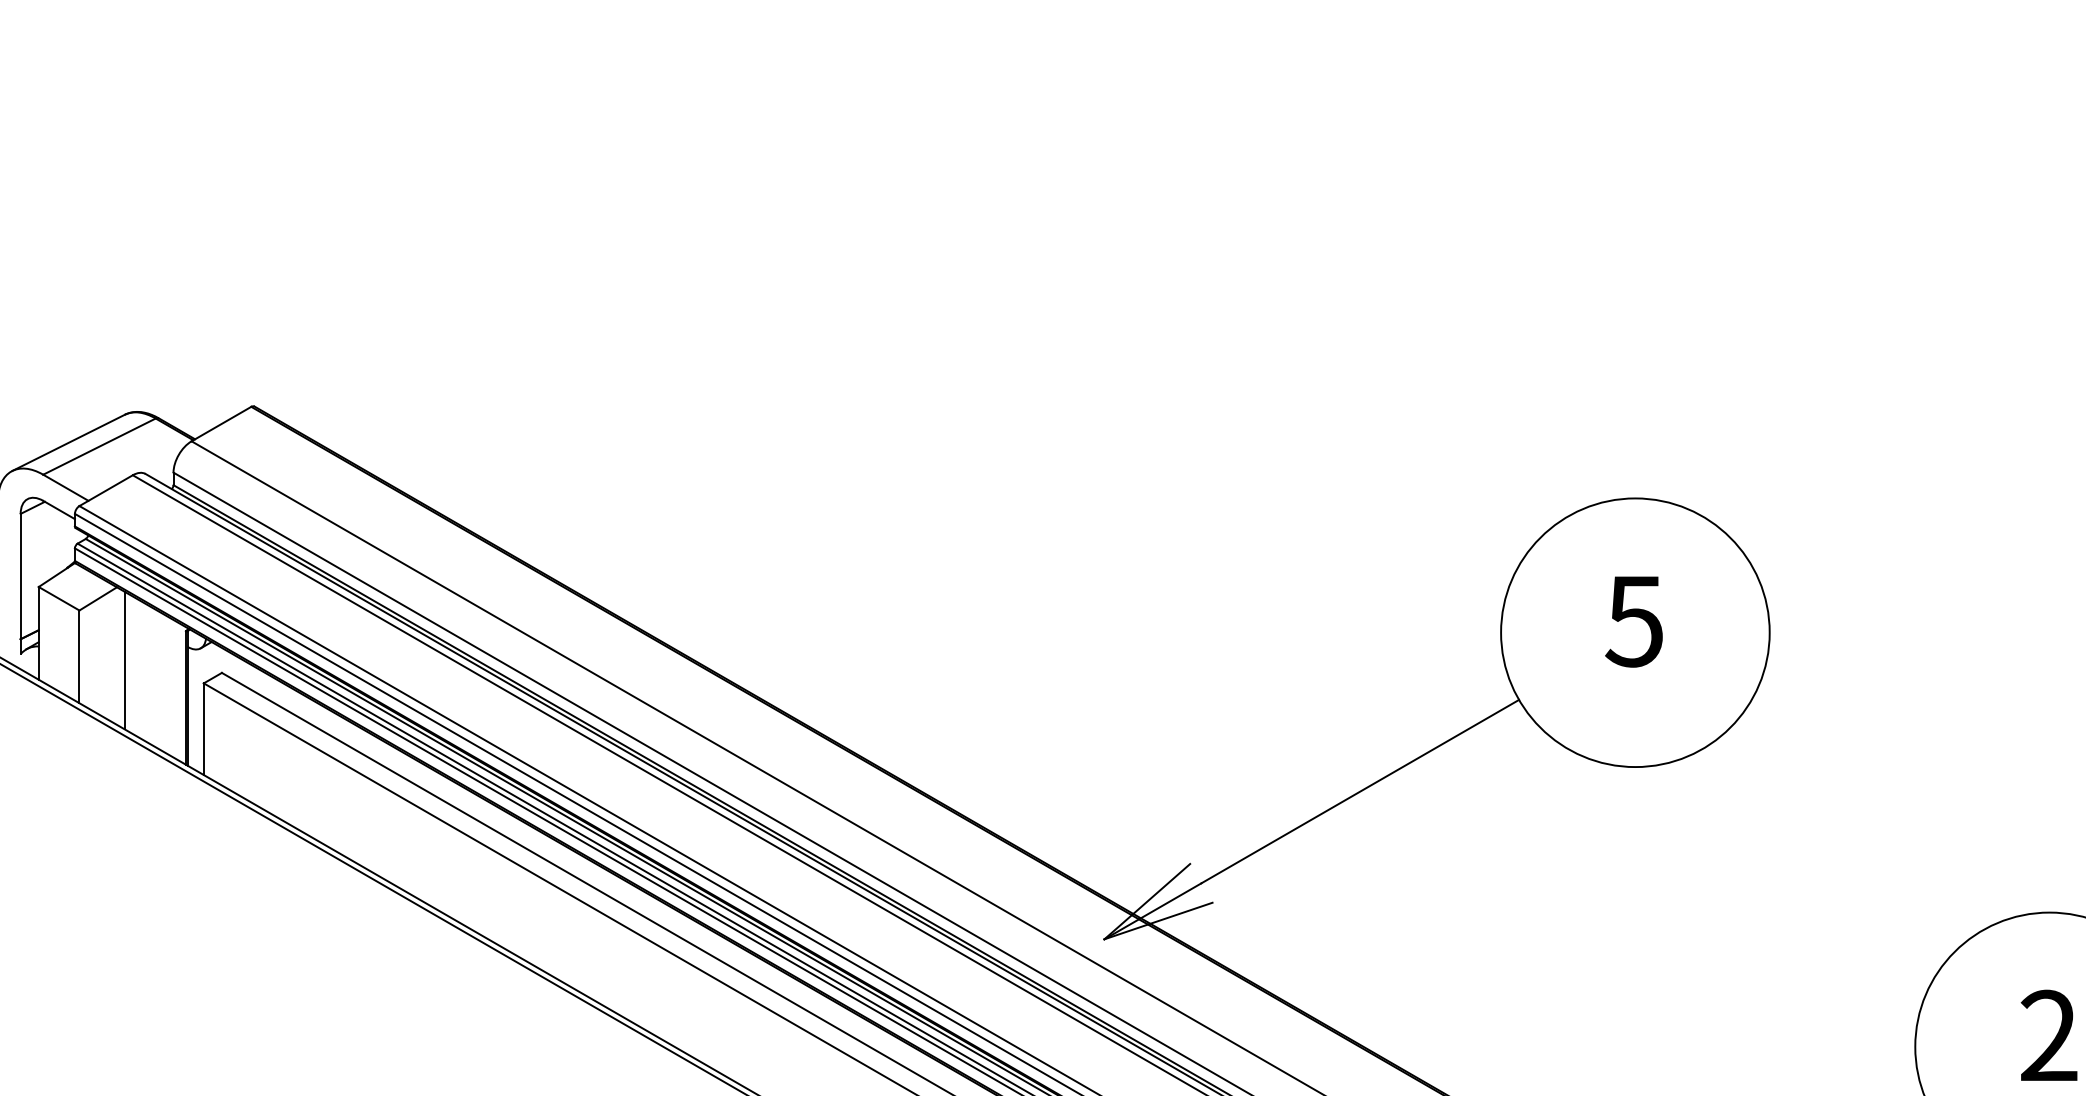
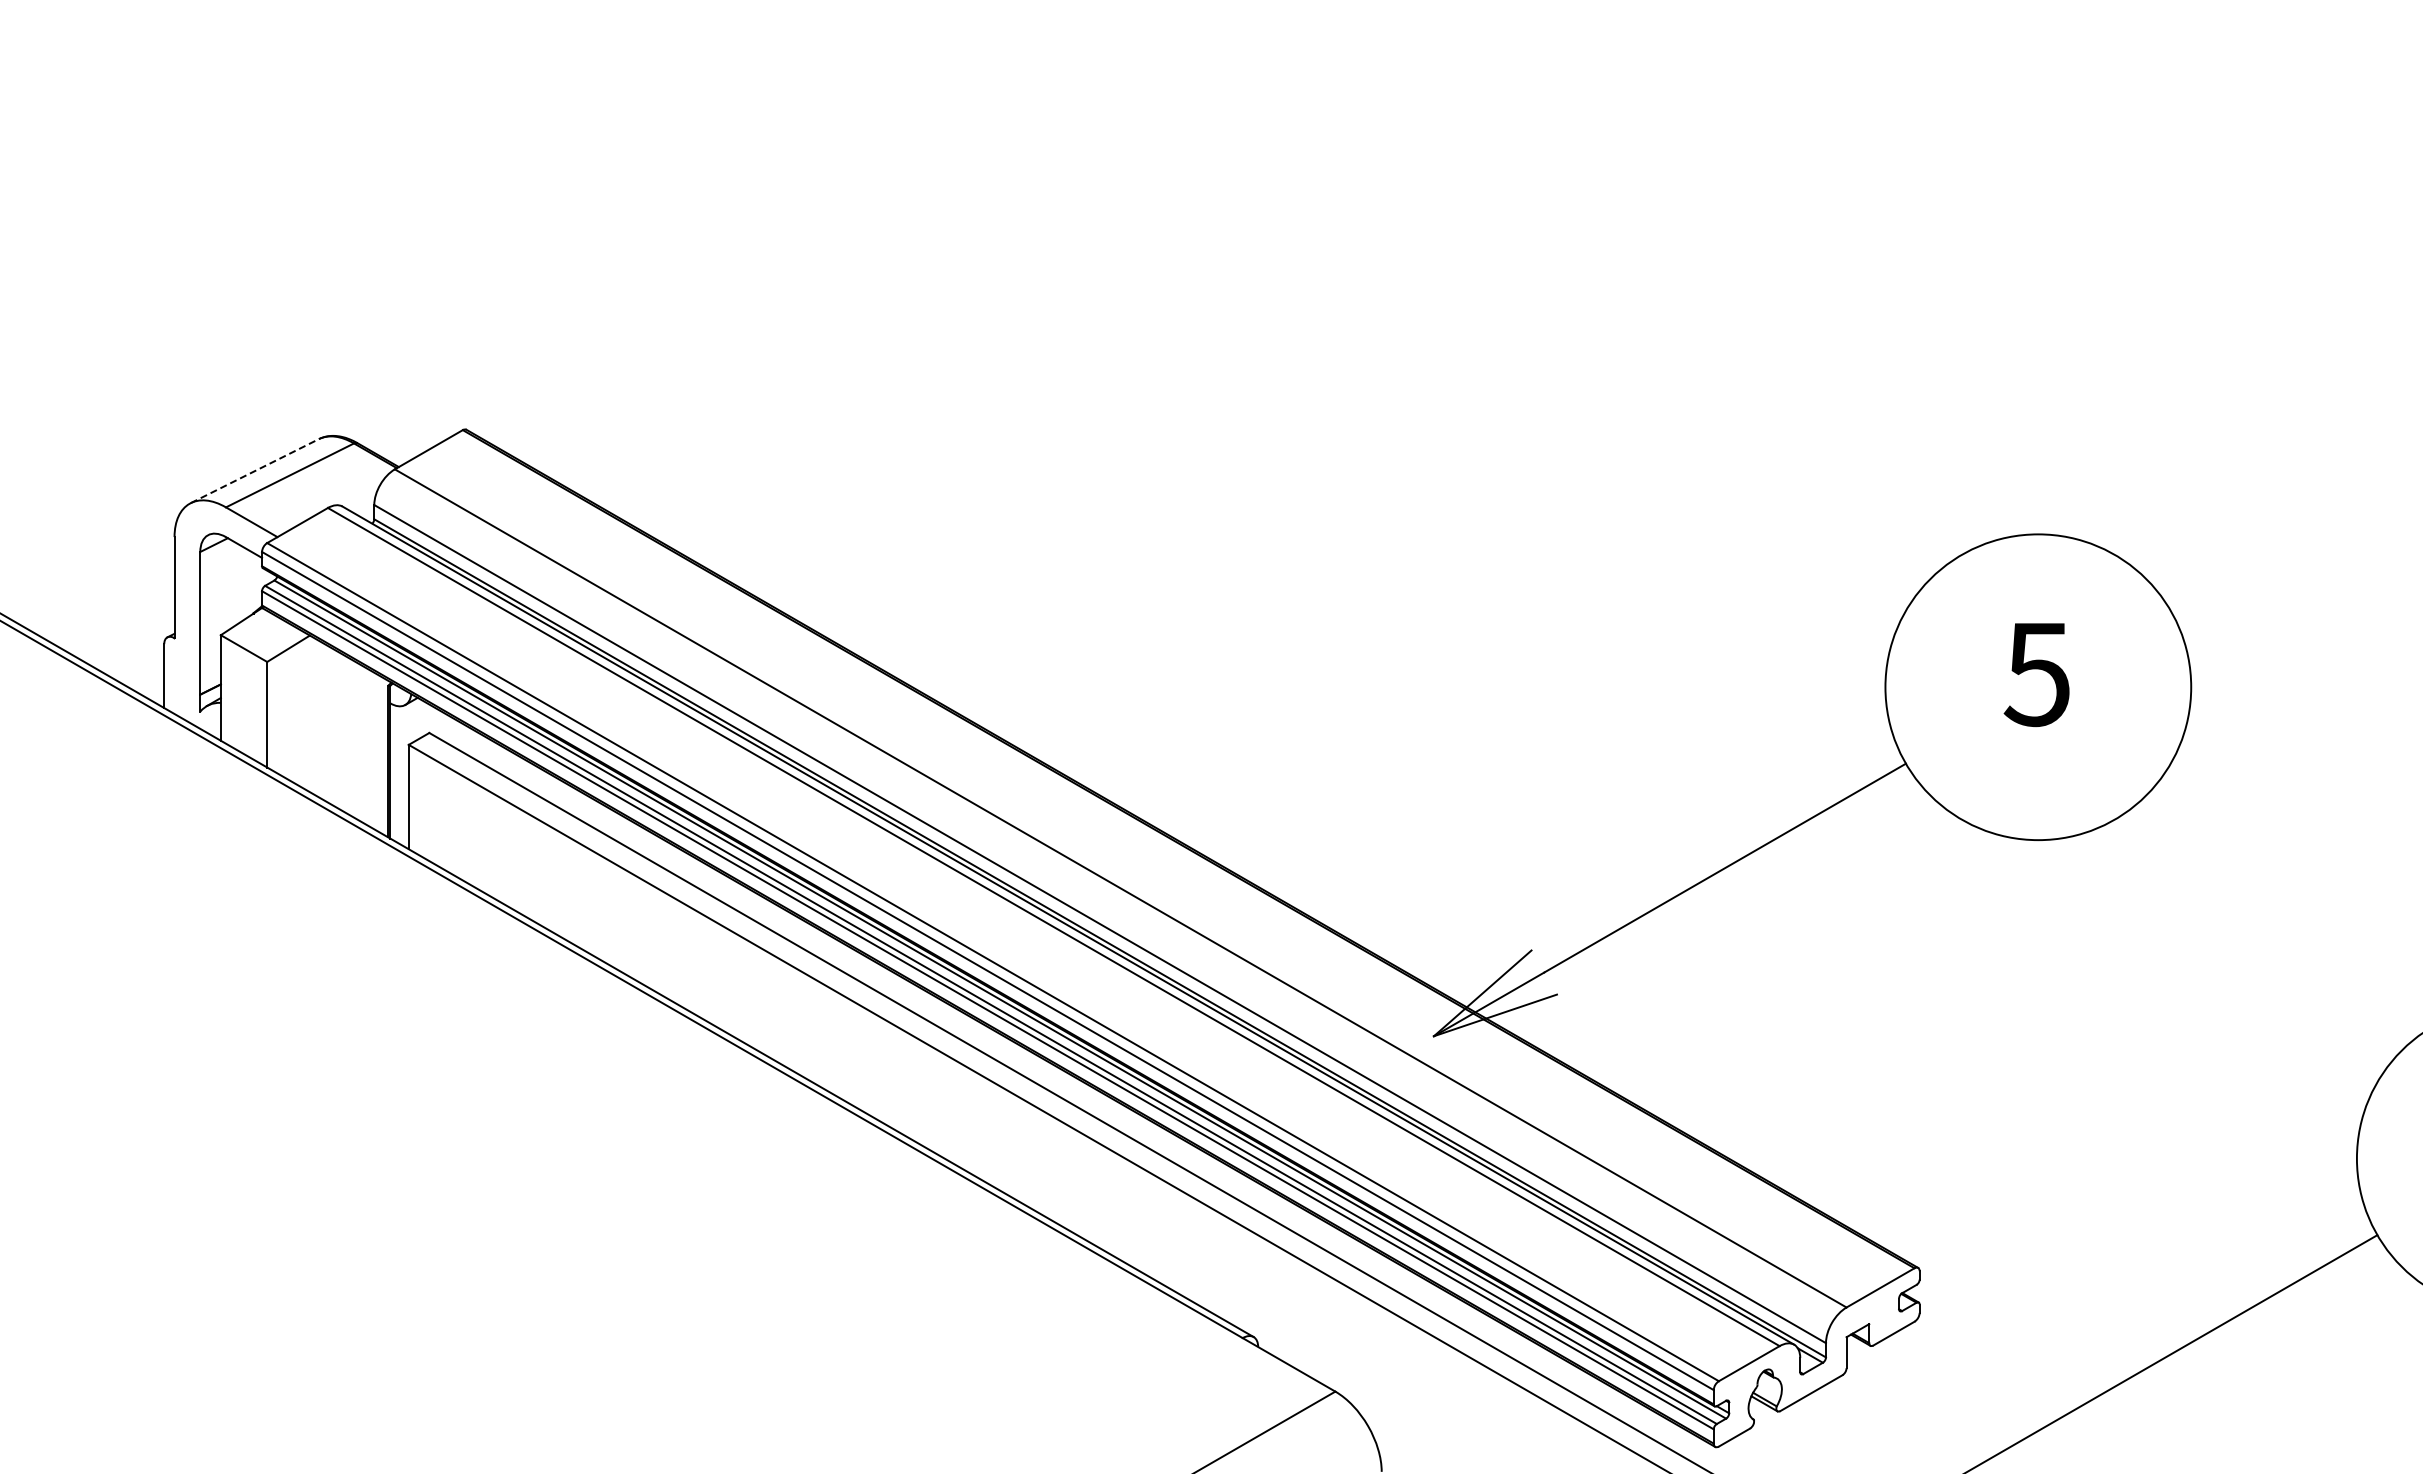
line: (68, 443) -> (254, 471), solid -> dashed
line: (124, 660) -> (318, 718), removed

